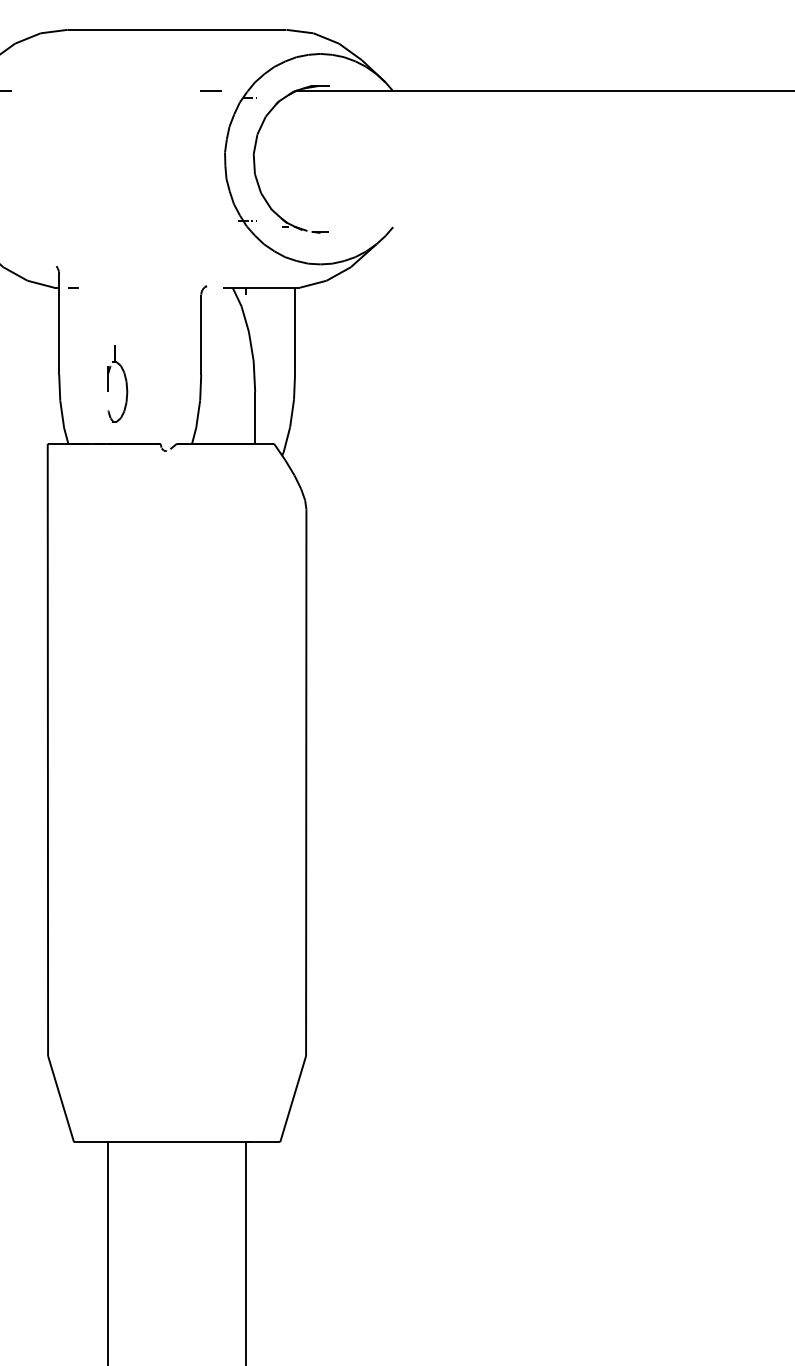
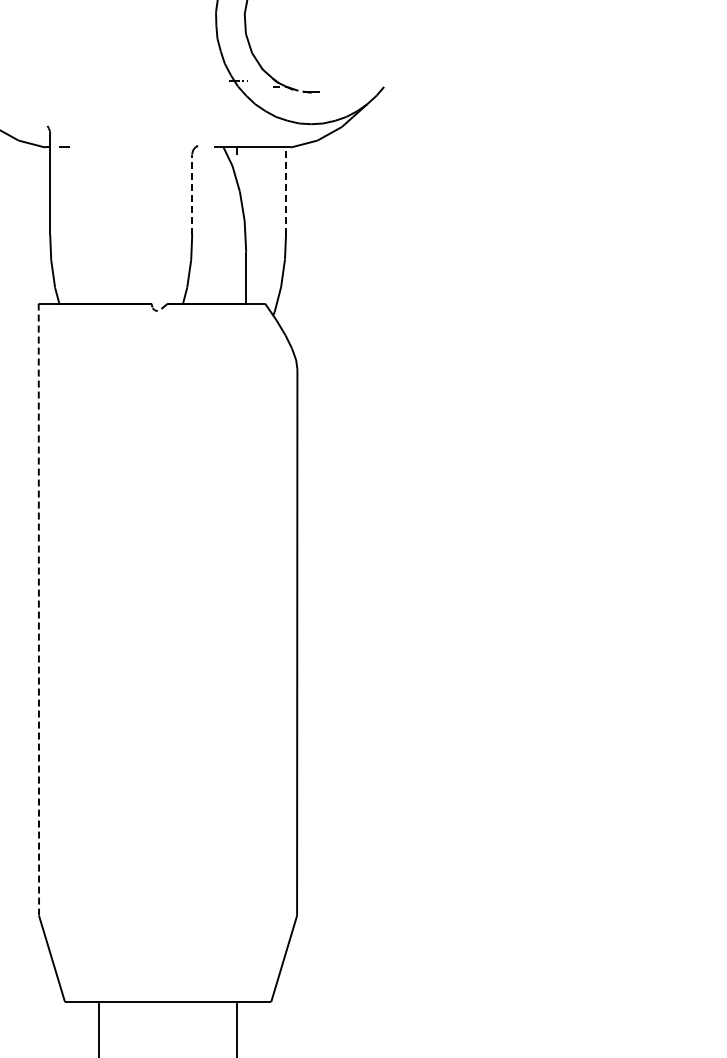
line: (295, 331) -> (286, 191), solid -> dashed
line: (201, 334) -> (192, 194), solid -> dashed
part: (125, 383) -> (116, 243), removed
line: (47, 750) -> (38, 610), solid -> dashed

